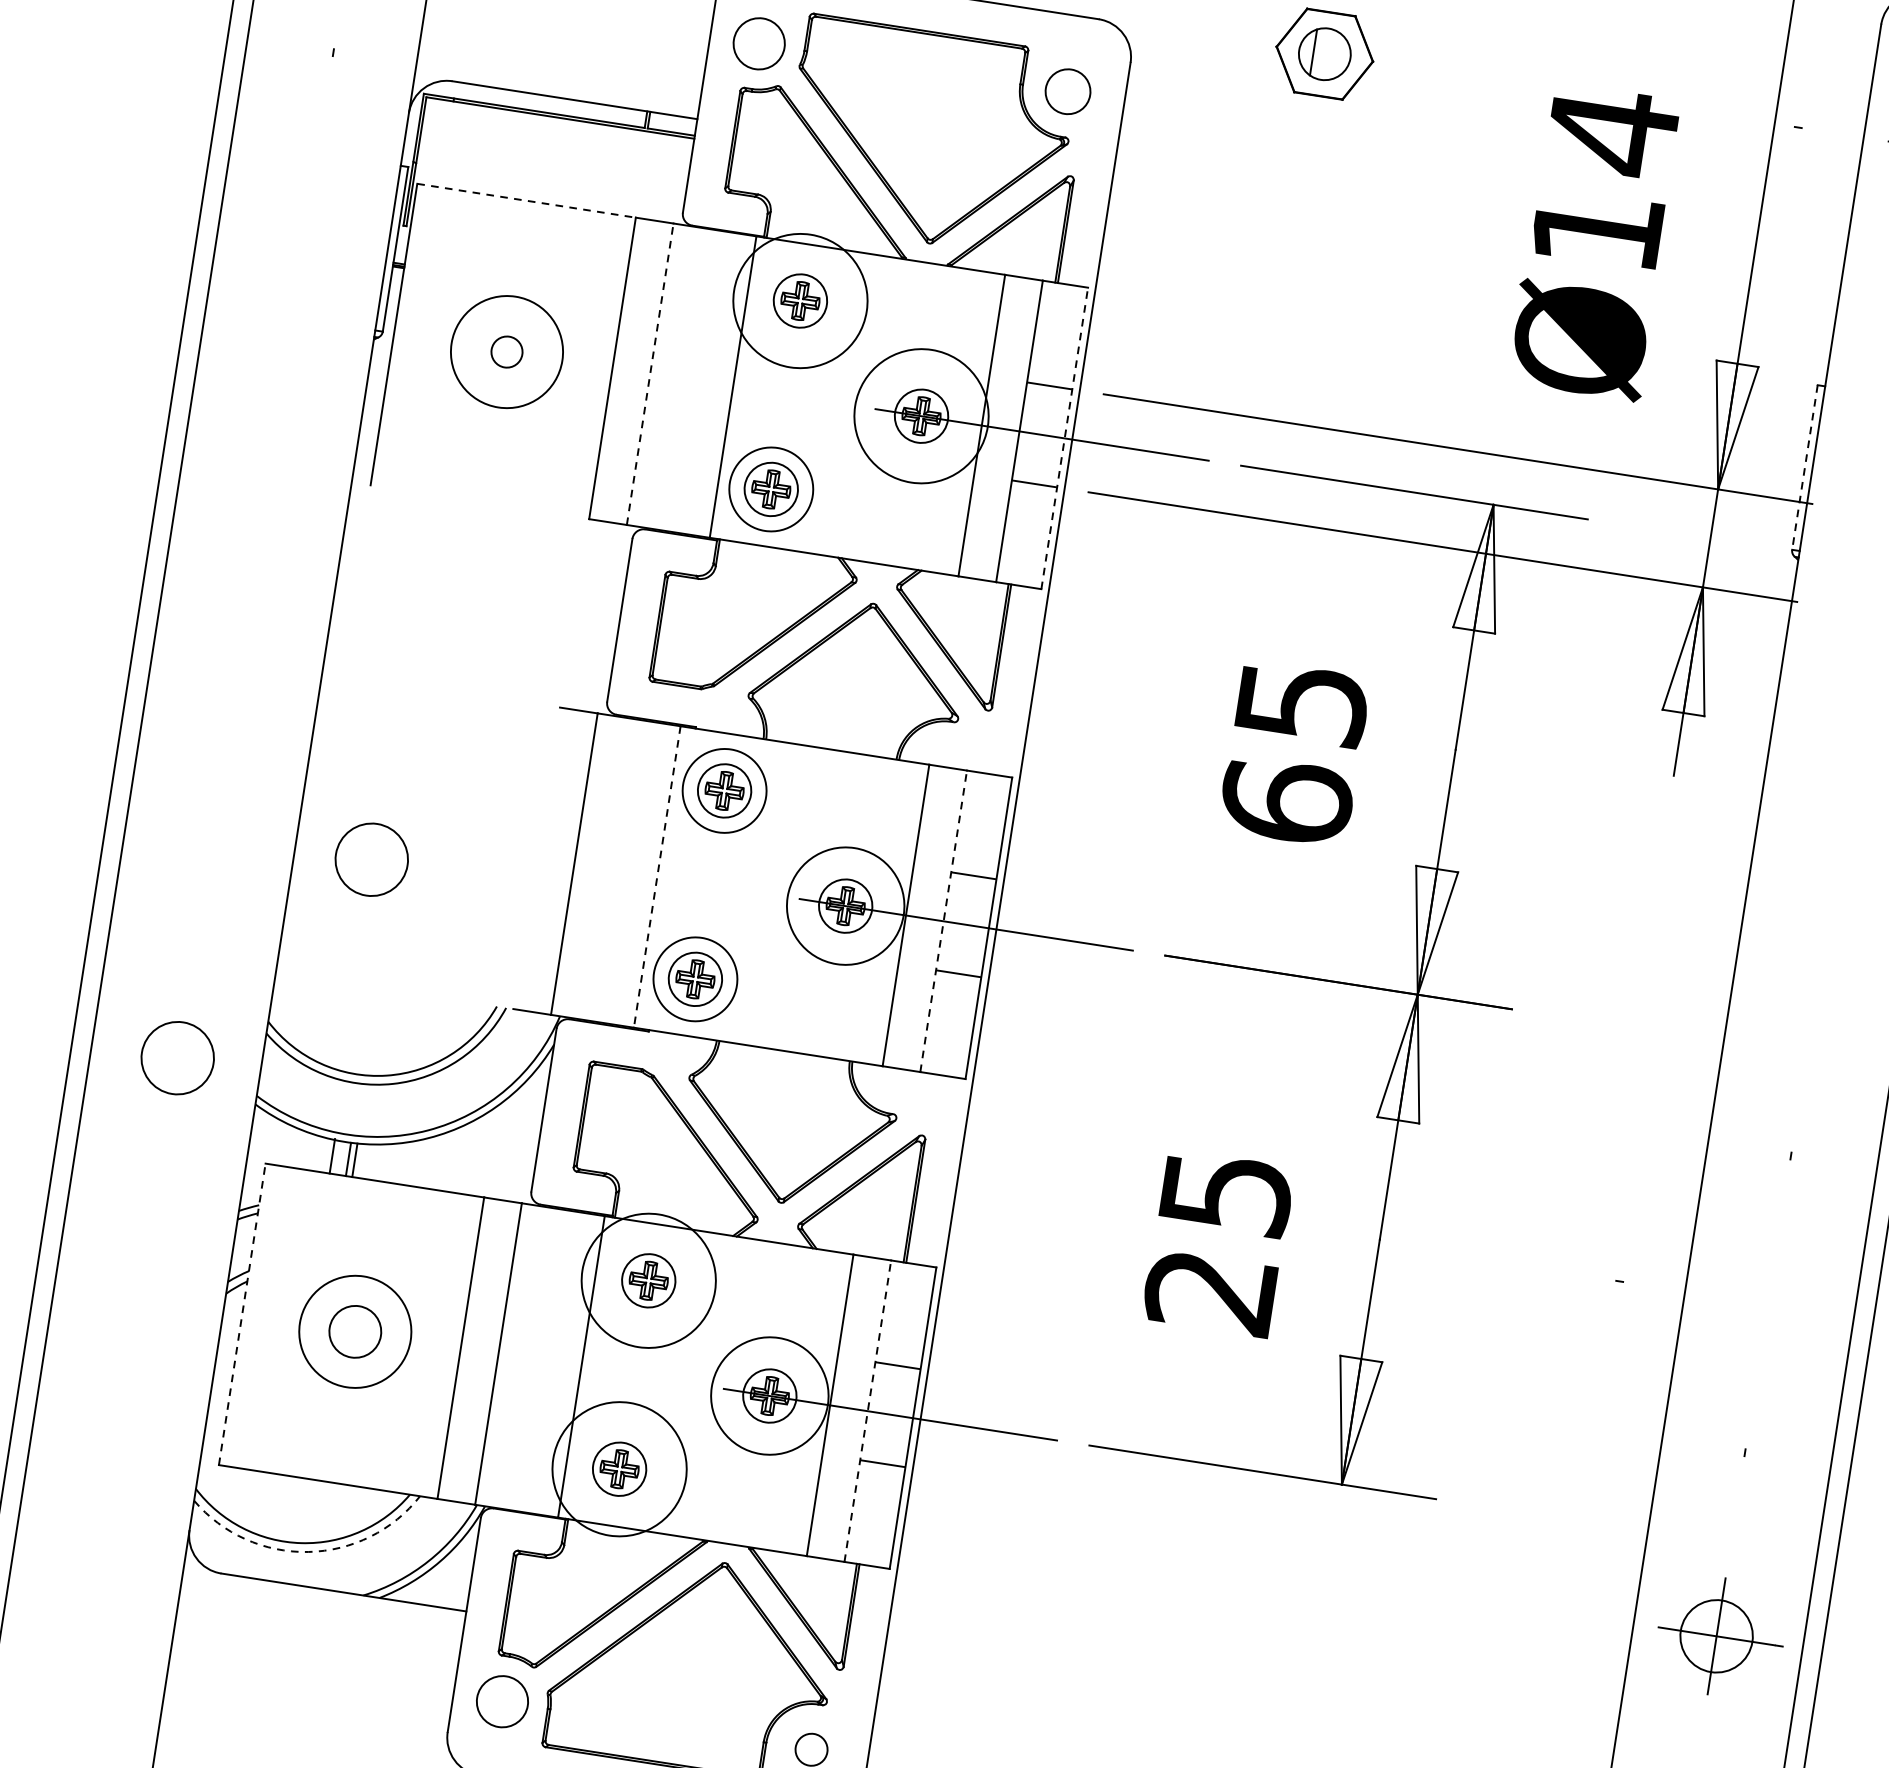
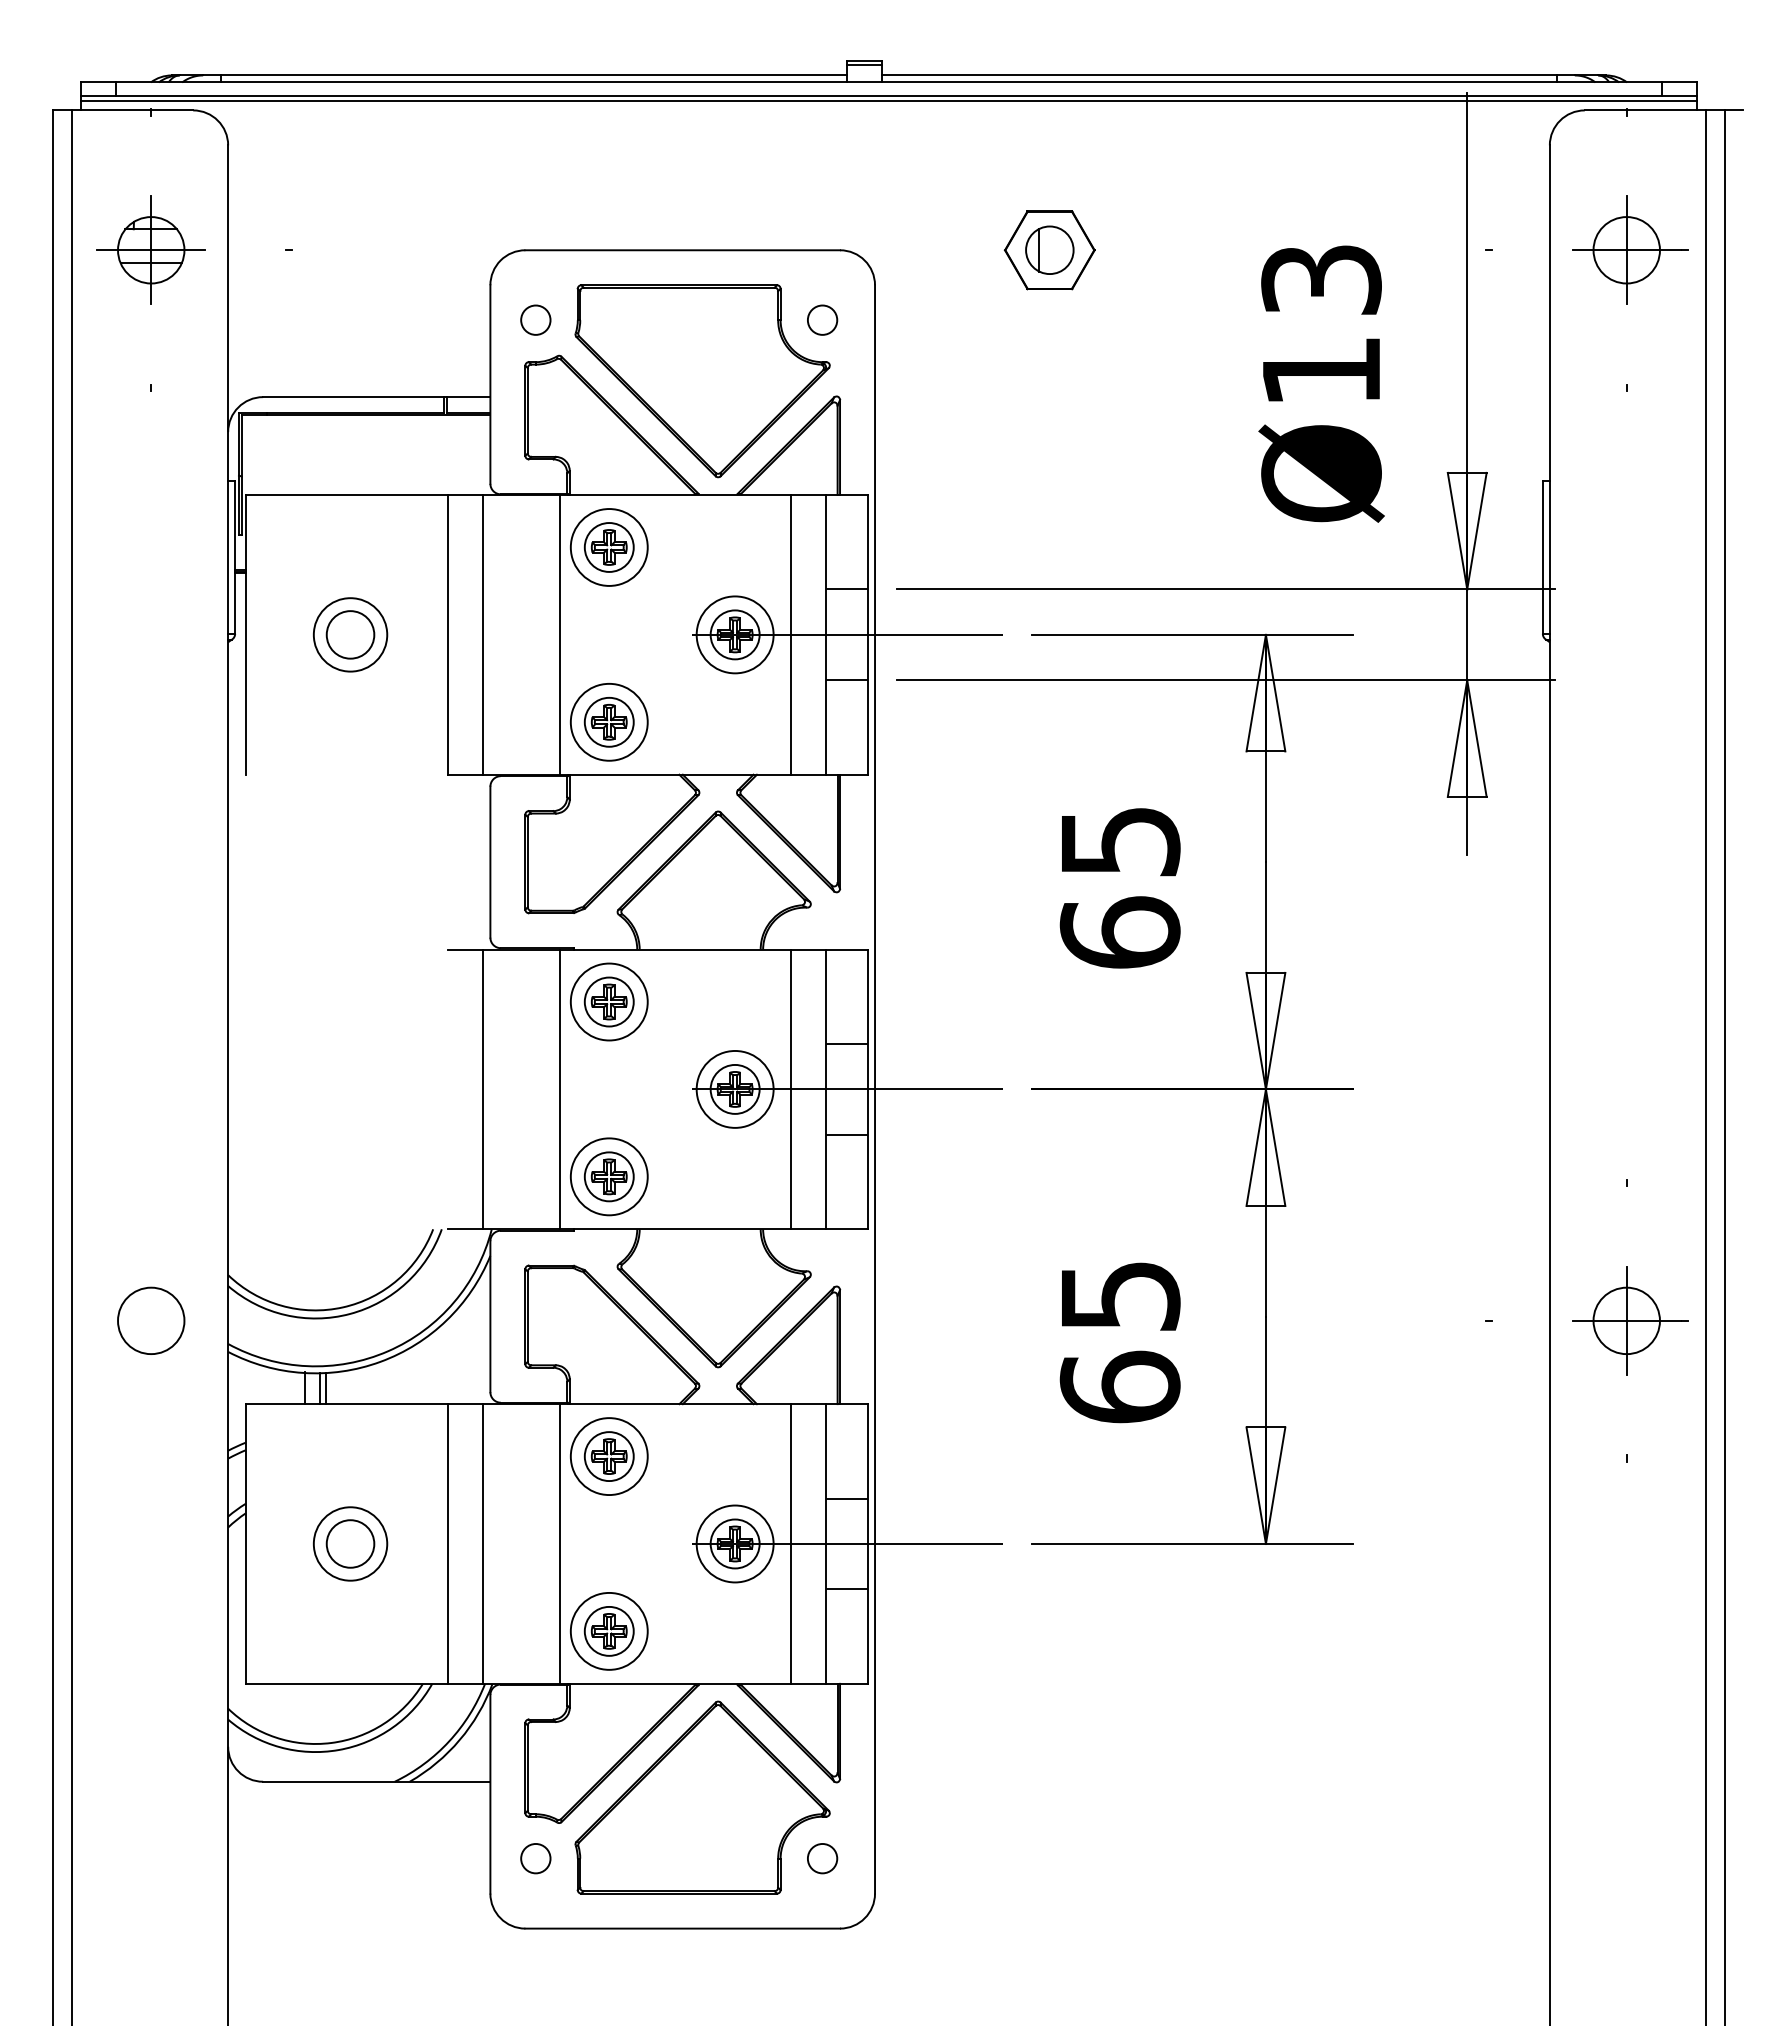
circle: (758, 43) -> (535, 319), size x0.62
circle: (1068, 90) -> (822, 319), size x0.71
text: (1612, 132) -> (1321, 280), Ø14 -> Ø13
line: (526, 201) -> (347, 495), dashed -> solid
circle: (799, 300) -> (608, 547), size x0.62
circle: (507, 351) -> (350, 634), size x0.71
circle: (507, 351) -> (350, 634), size x1.67
line: (650, 373) -> (483, 634), dashed -> solid
circle: (920, 415) -> (734, 634), size x0.62
line: (1065, 438) -> (868, 634), dashed -> solid
line: (1804, 467) -> (1542, 557), dashed -> solid
circle: (372, 859) -> (299, 1113), removed
line: (657, 877) -> (560, 1089), dashed -> solid
circle: (845, 905) -> (734, 1088), size x0.71
line: (944, 921) -> (826, 1089), dashed -> solid
circle: (647, 1280) -> (608, 1456), size x0.62
text: (1210, 1290) -> (1119, 1386), 25 -> 65
line: (242, 1313) -> (245, 1543), dashed -> solid
circle: (355, 1331) -> (350, 1543), size x0.71
circle: (769, 1395) -> (734, 1543), size x0.71
line: (868, 1410) -> (826, 1543), dashed -> solid
circle: (618, 1468) -> (608, 1630), size x0.62
arc: (307, 1552) -> (338, 1750), dashed -> solid
part: (1720, 1636) -> (1630, 1320), moved
circle: (502, 1701) -> (535, 1858), size x0.62

